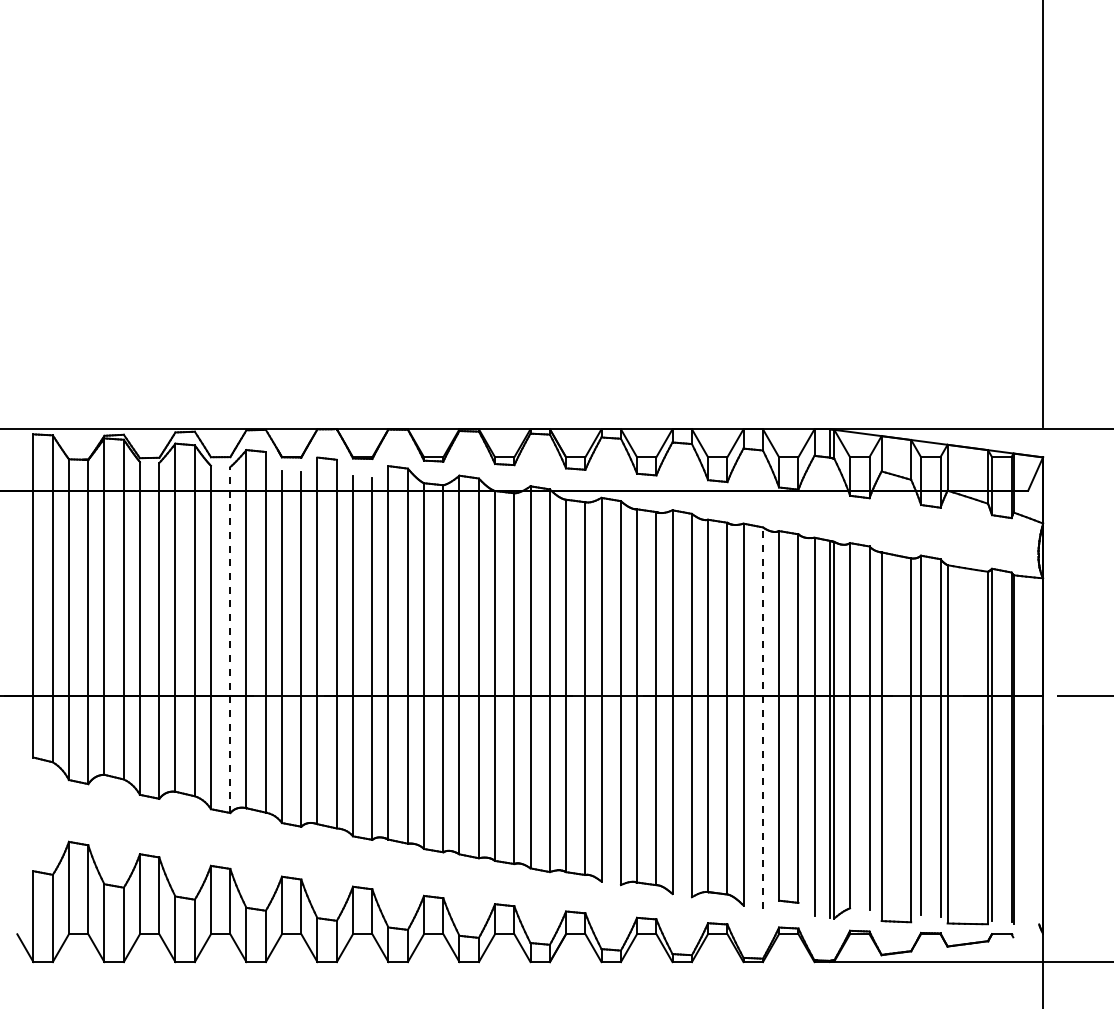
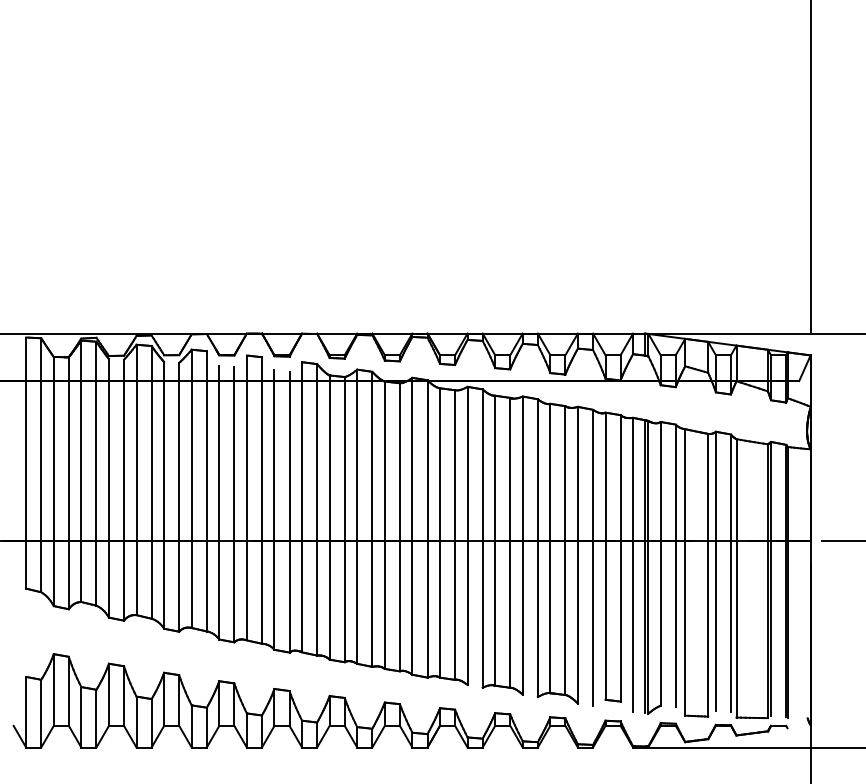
line: (230, 639) -> (179, 496), dashed -> solid
line: (762, 717) -> (592, 557), dashed -> solid

